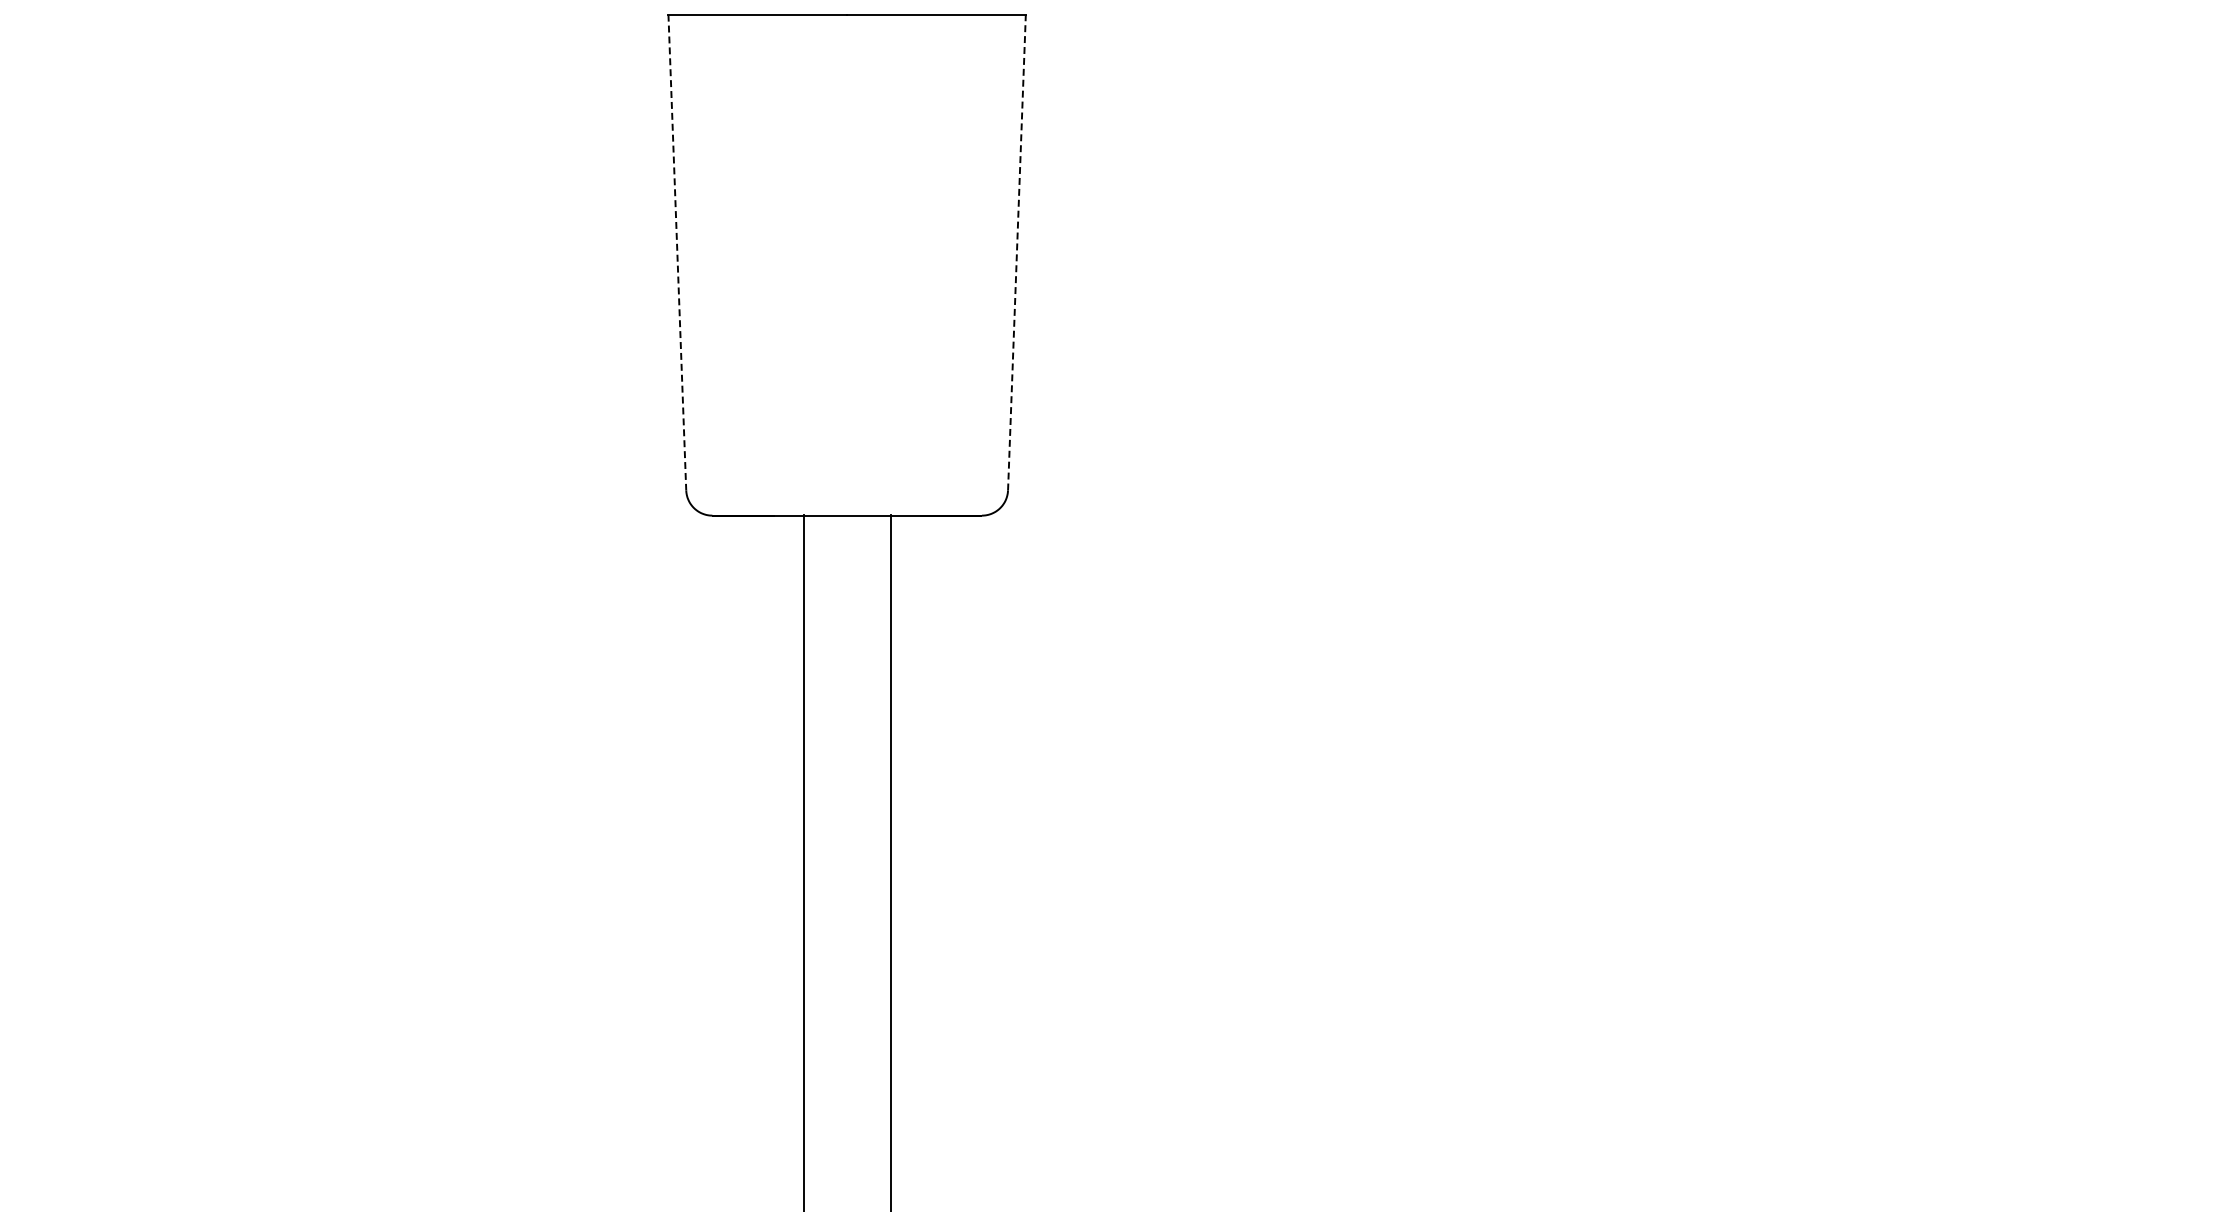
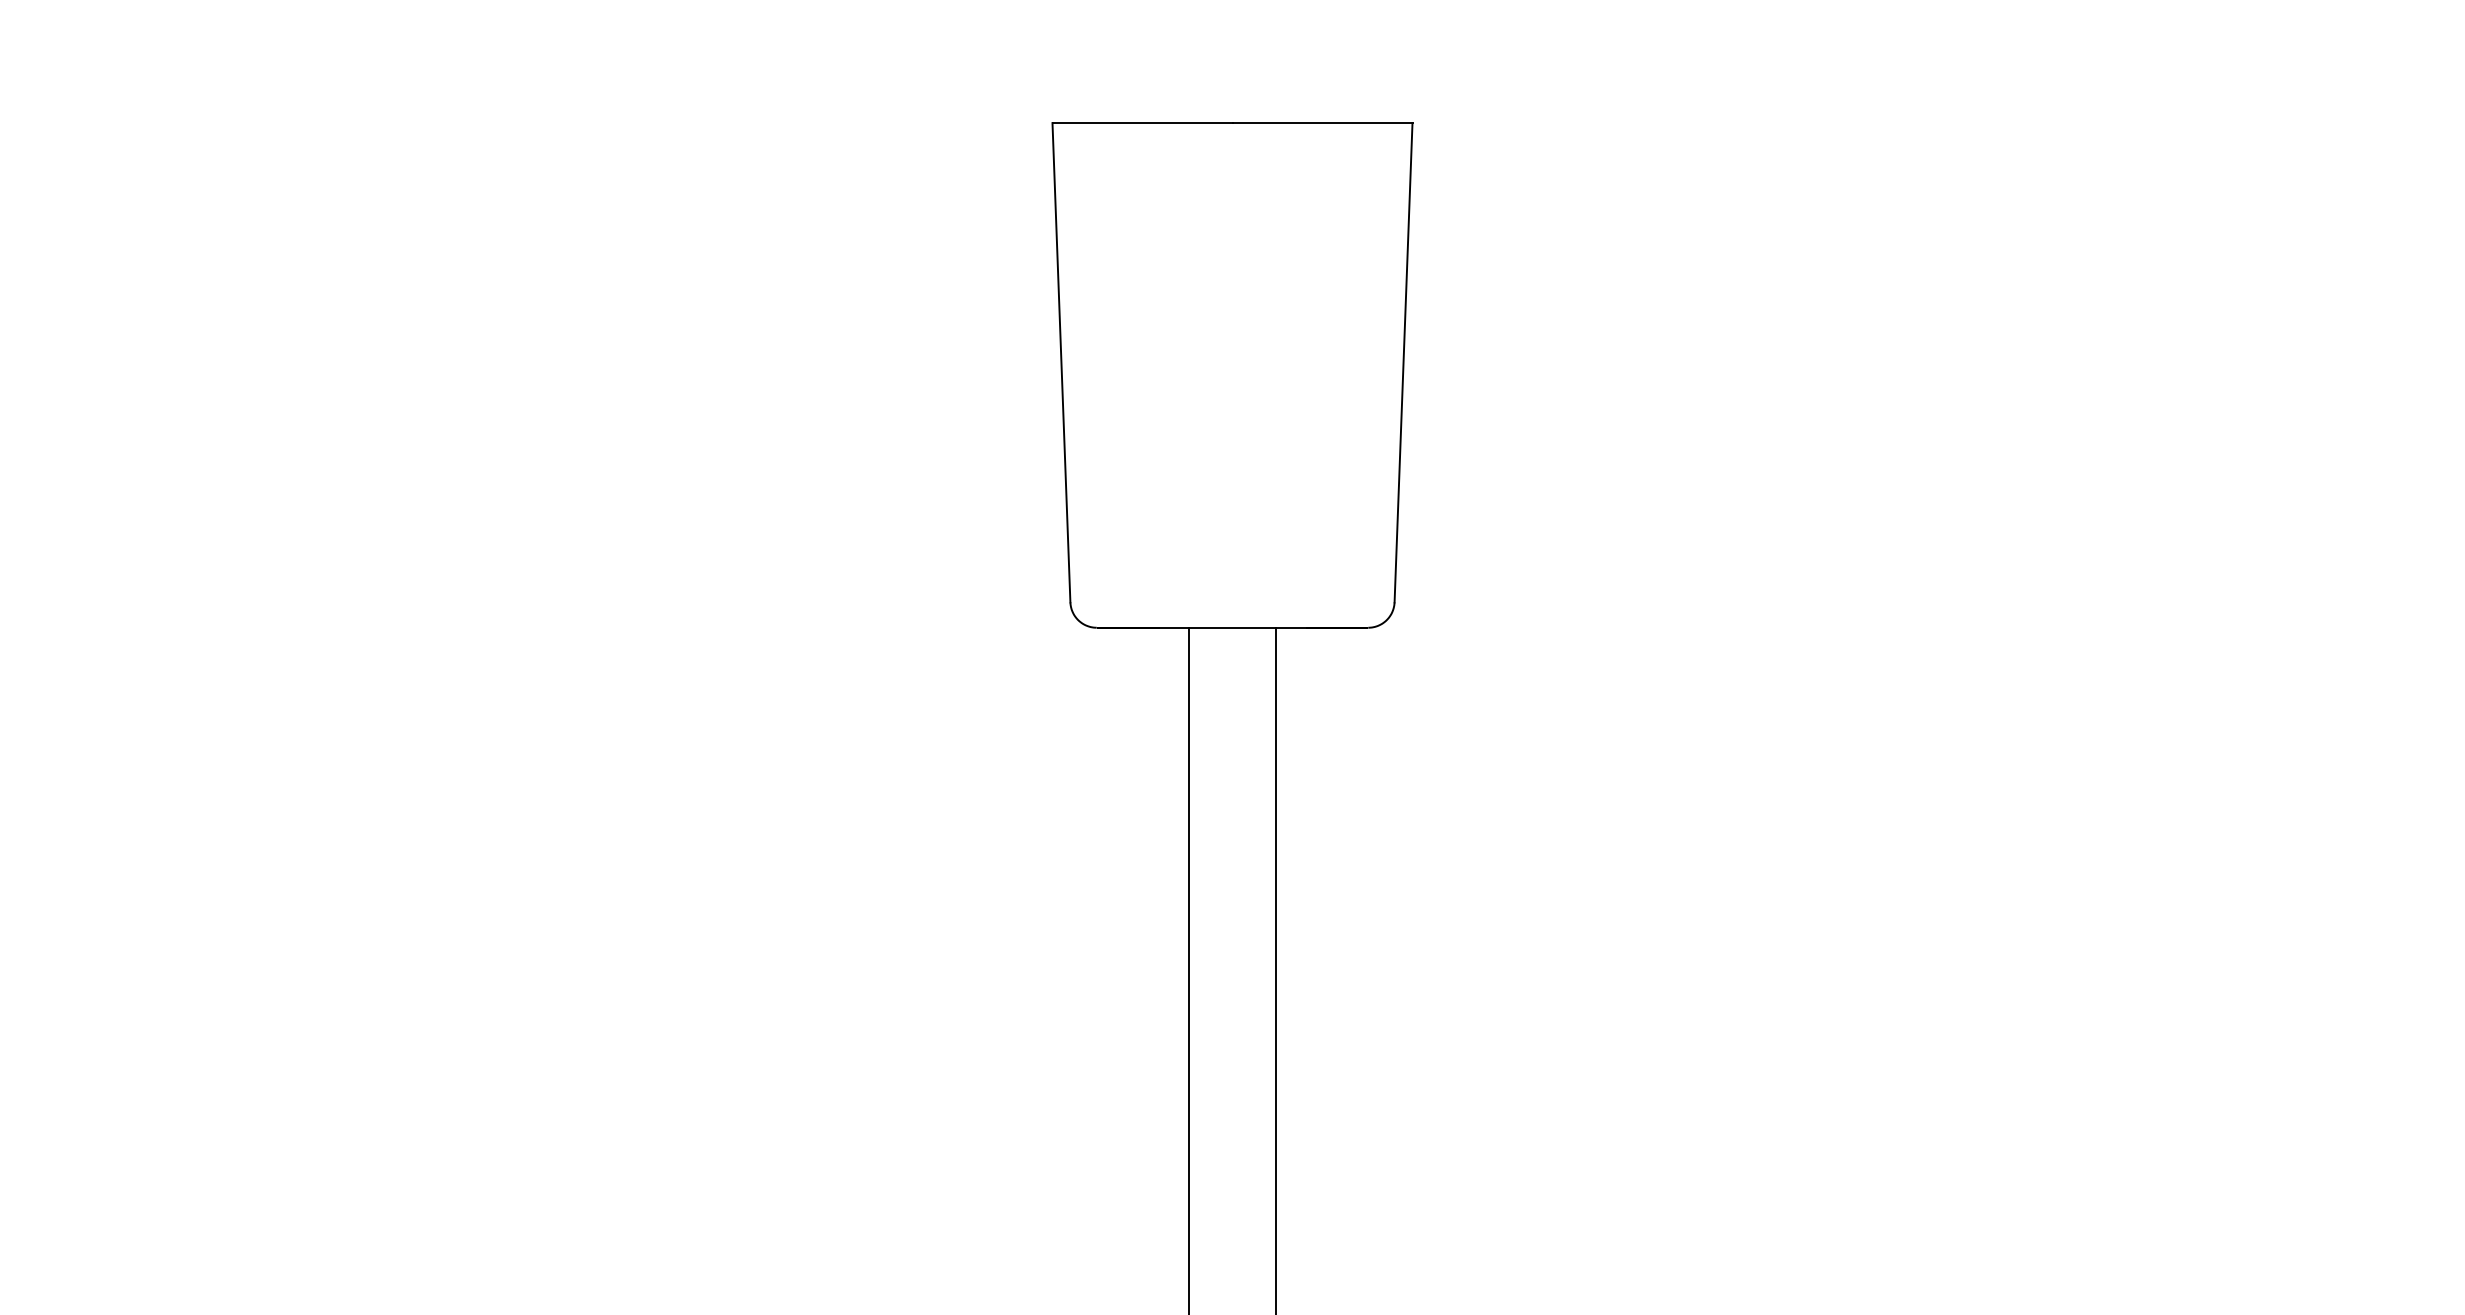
line: (677, 252) -> (1061, 362), dashed -> solid
line: (1016, 252) -> (1403, 362), dashed -> solid

